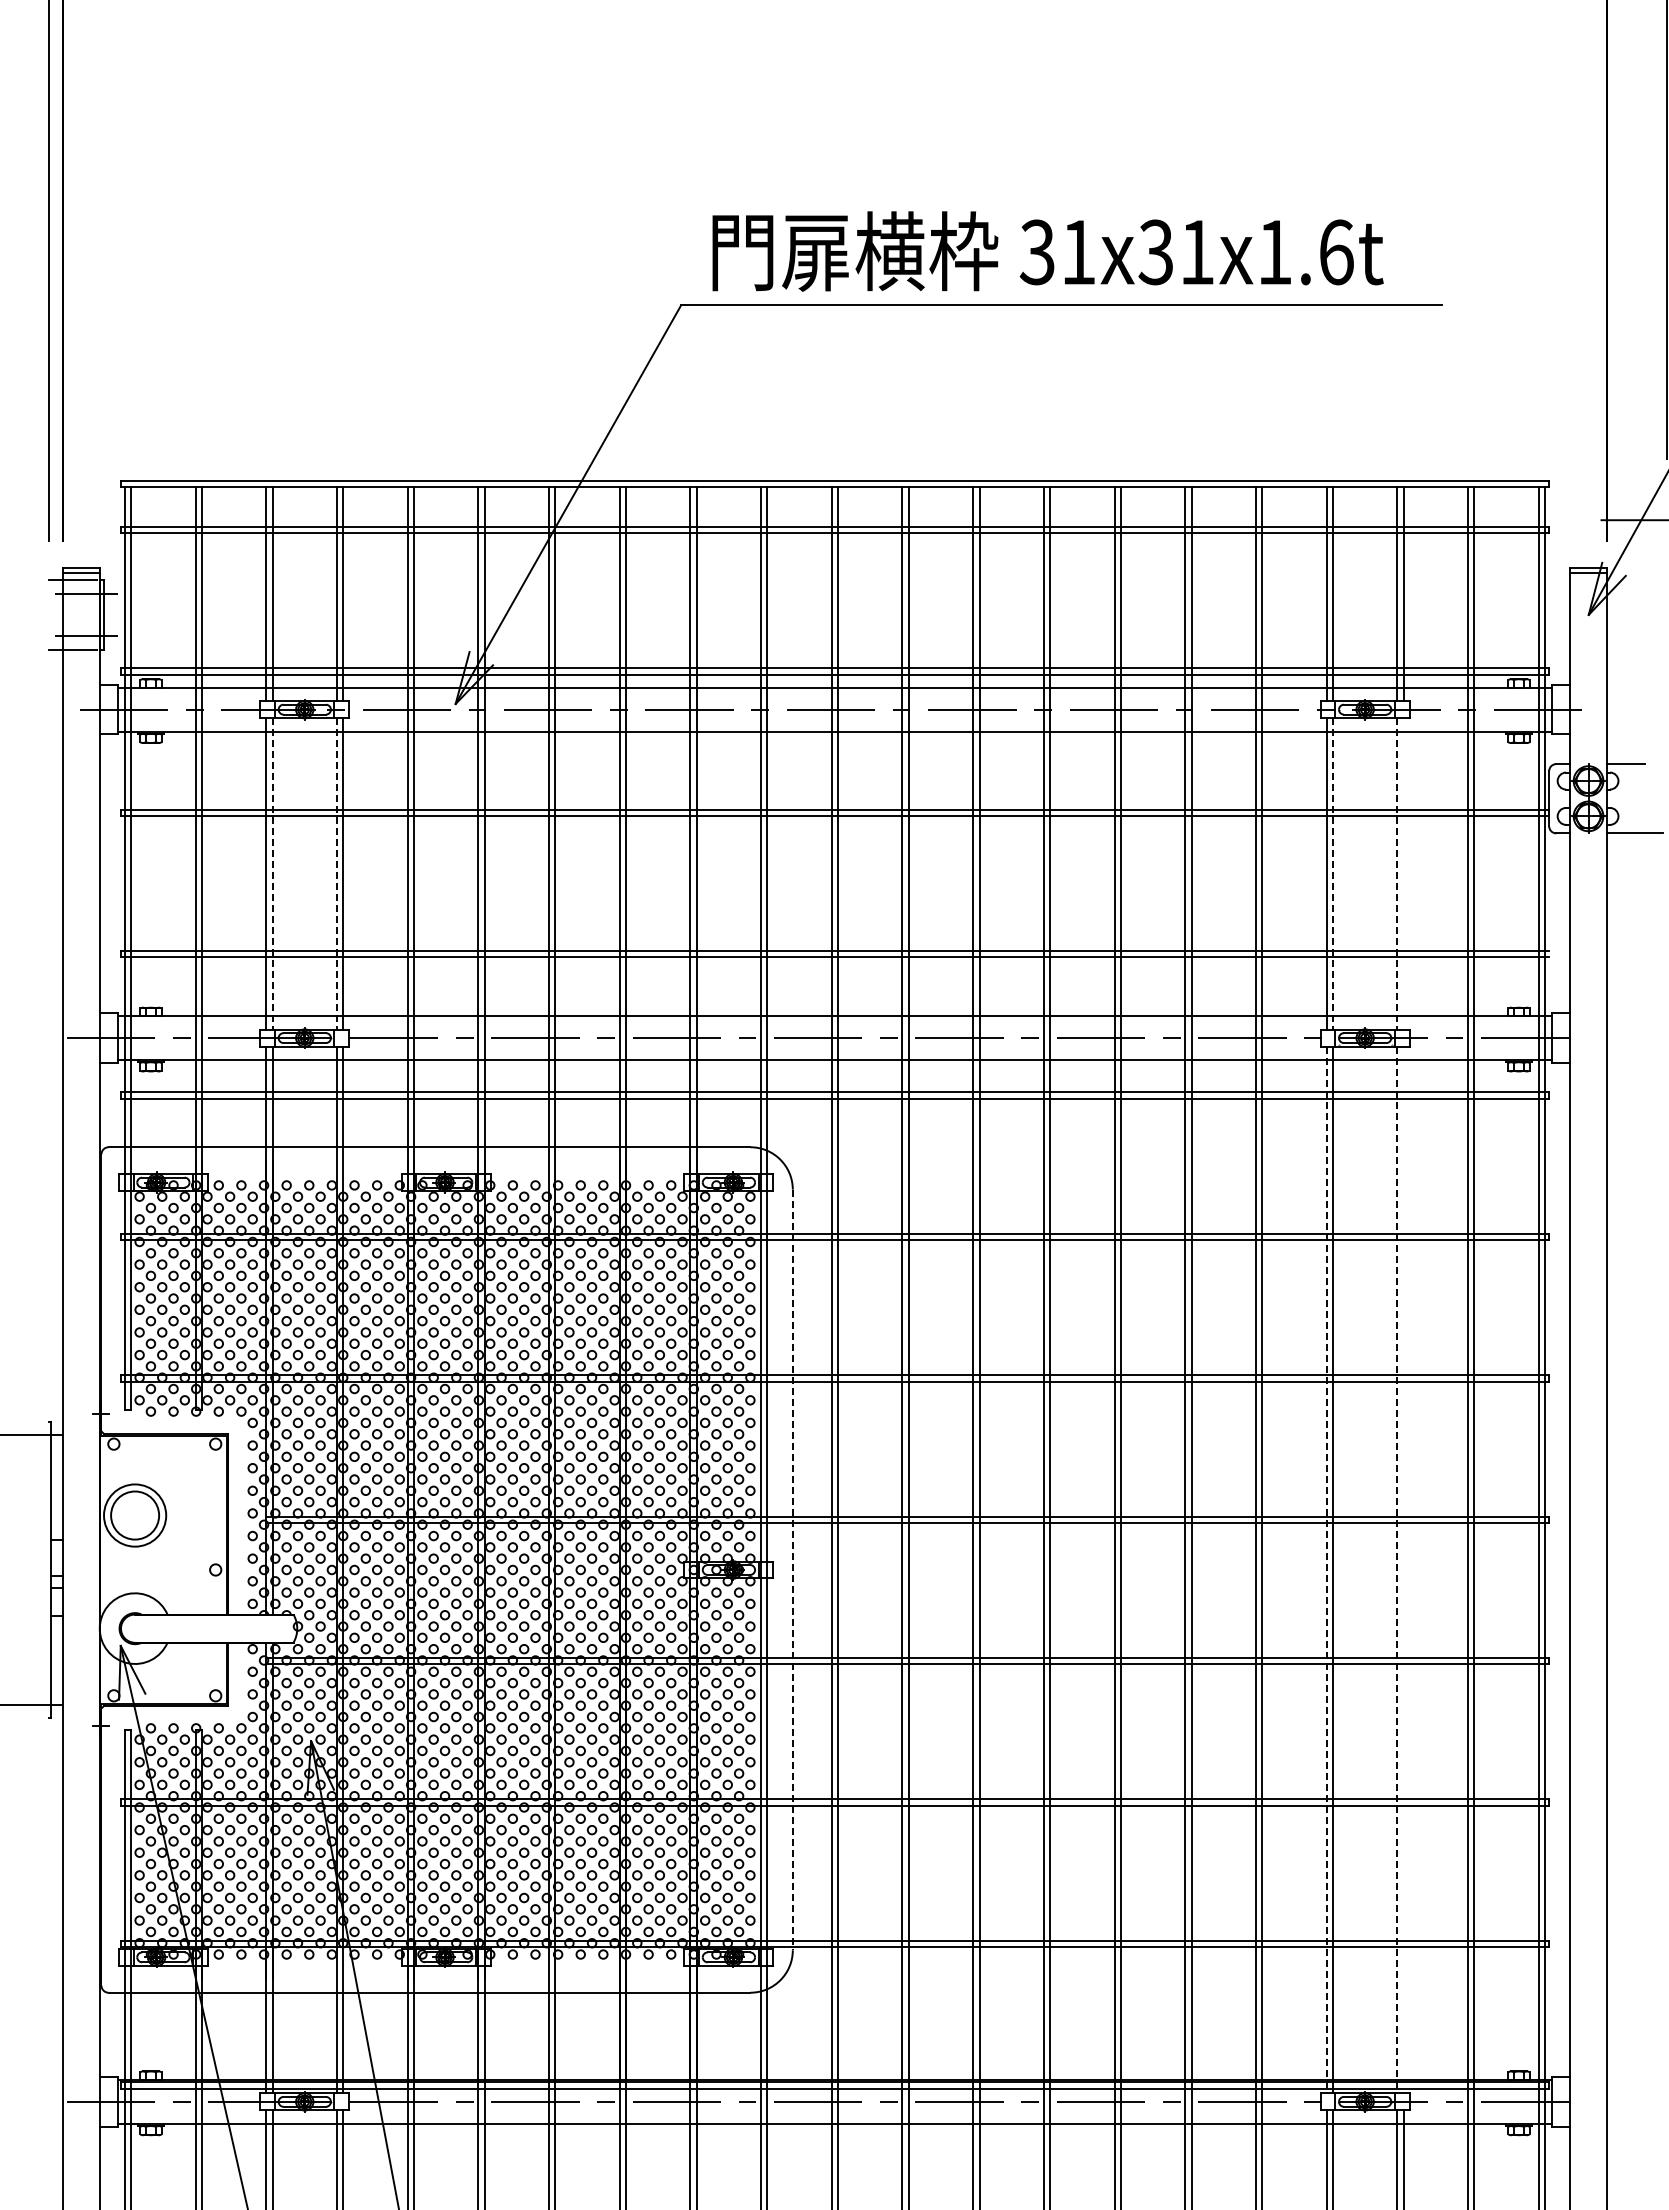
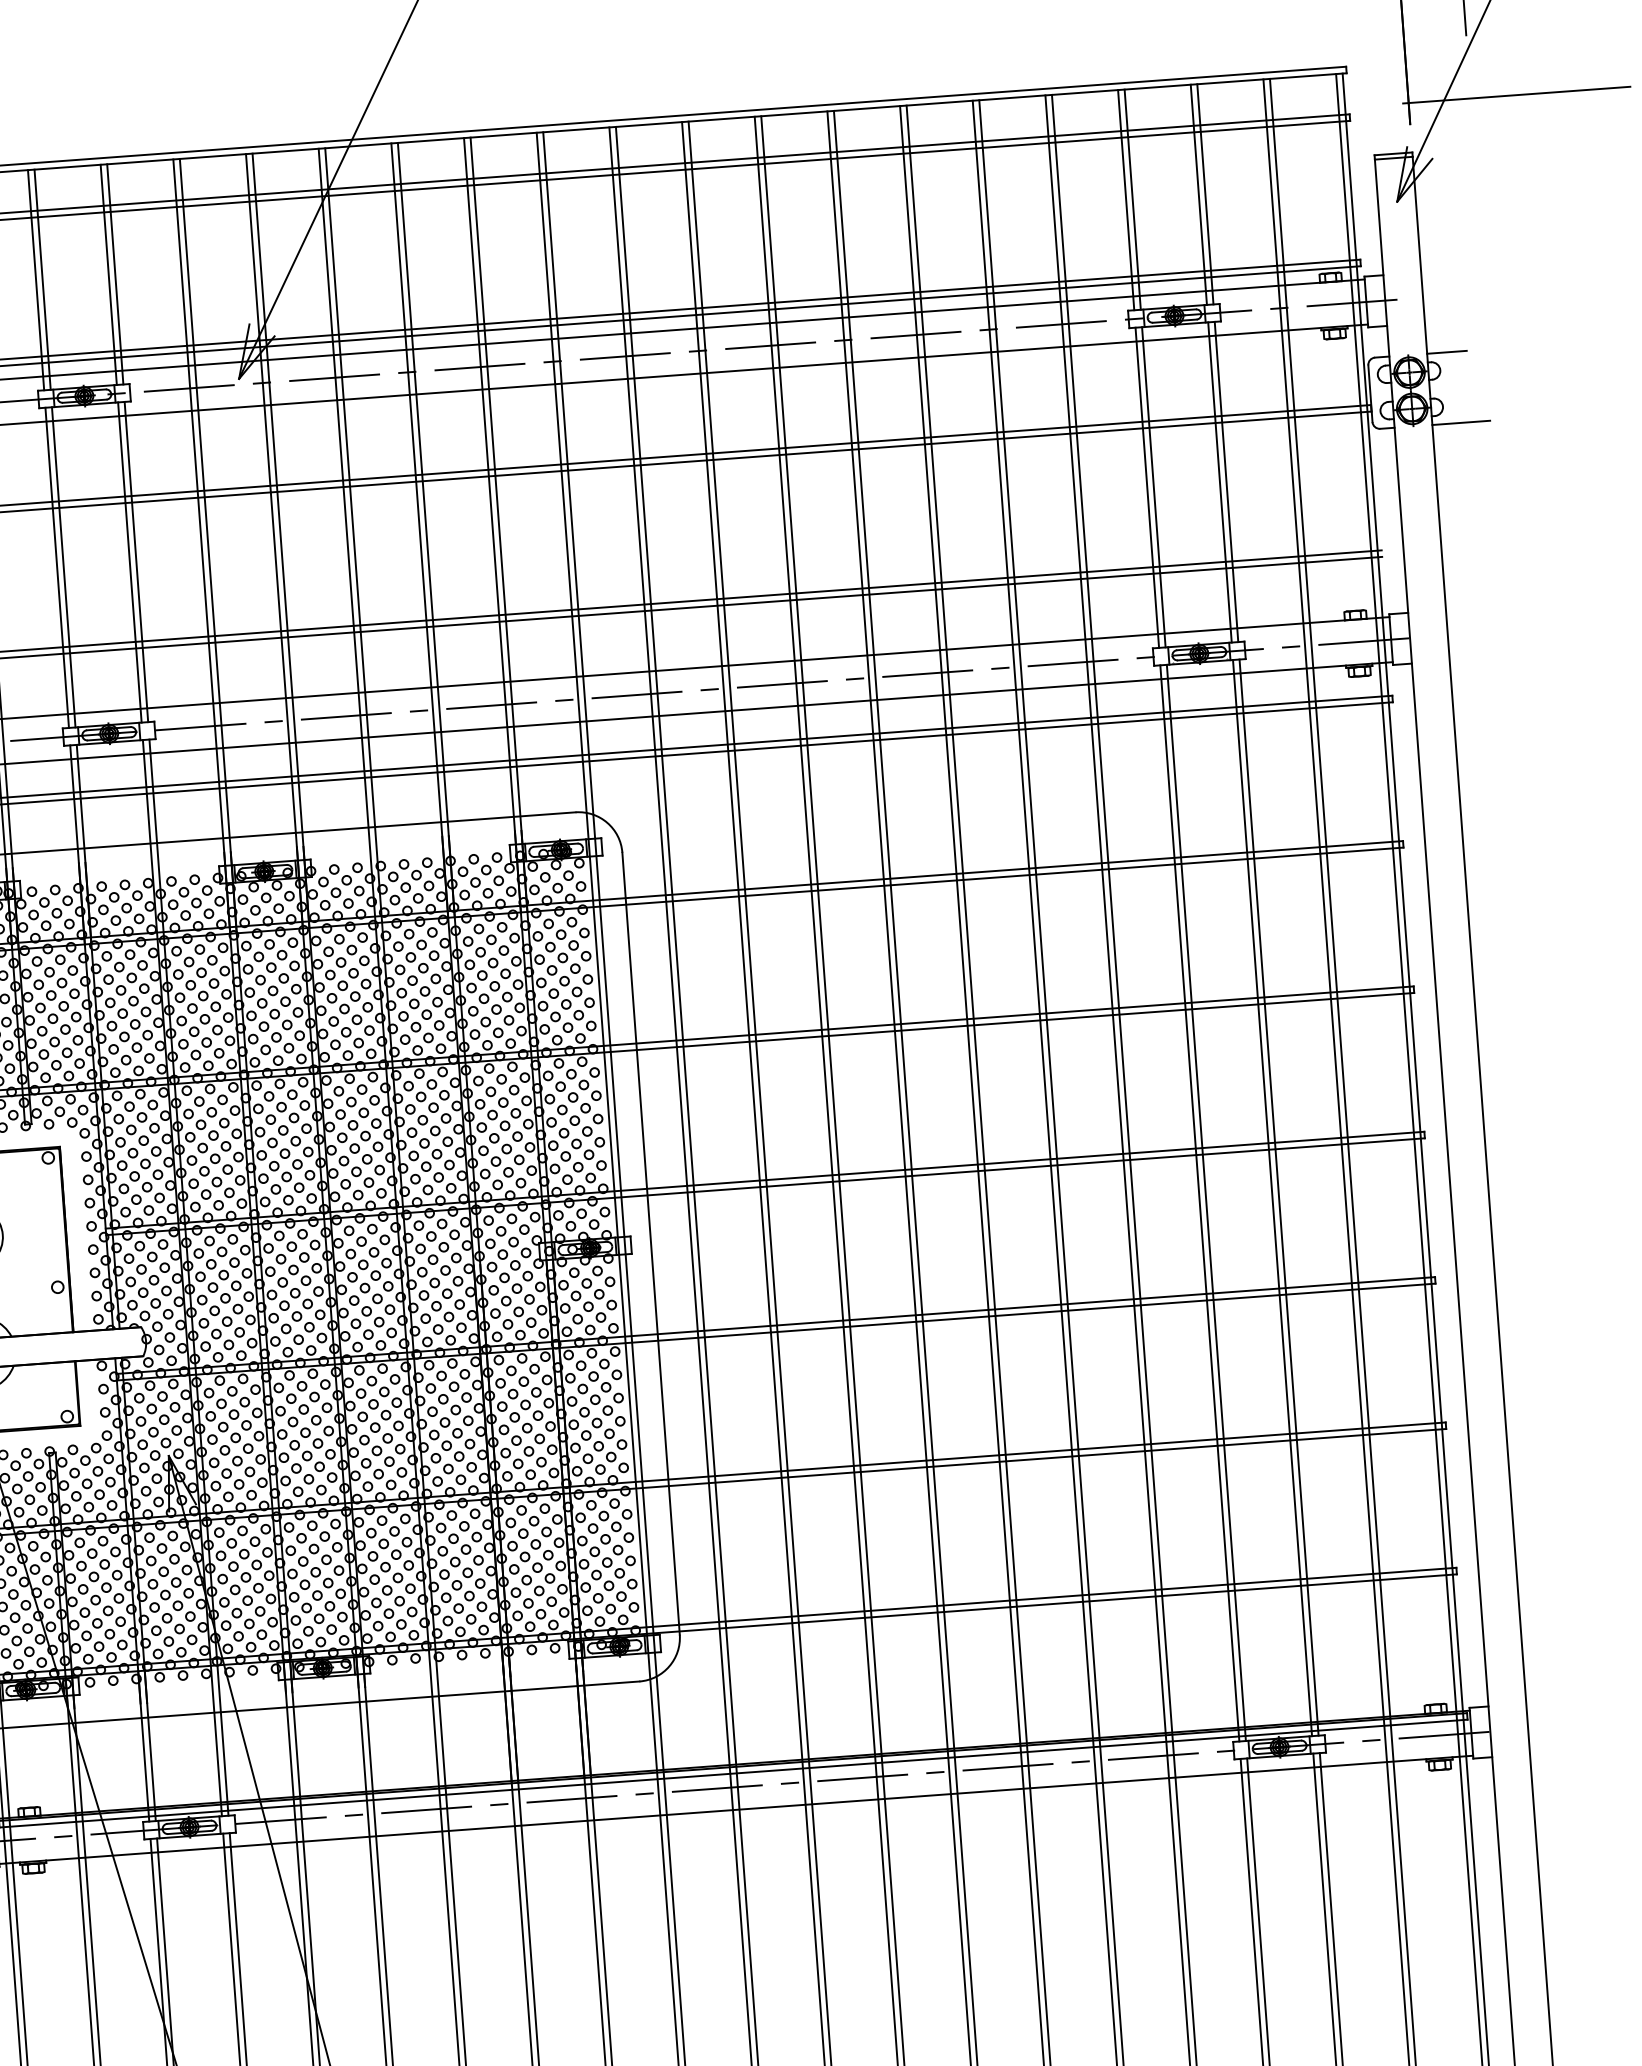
line: (272, 873) -> (63, 566), dashed -> solid
line: (336, 873) -> (129, 562), dashed -> solid
line: (1332, 873) -> (1153, 486), dashed -> solid
line: (1397, 873) -> (1220, 482), dashed -> solid
line: (1403, 873) -> (1226, 481), added
line: (1403, 1569) -> (1278, 1197), added
line: (792, 1570) -> (650, 1244), dashed -> solid
line: (1326, 1570) -> (1199, 1203), dashed -> solid
line: (1397, 1570) -> (1272, 1198), dashed -> solid

